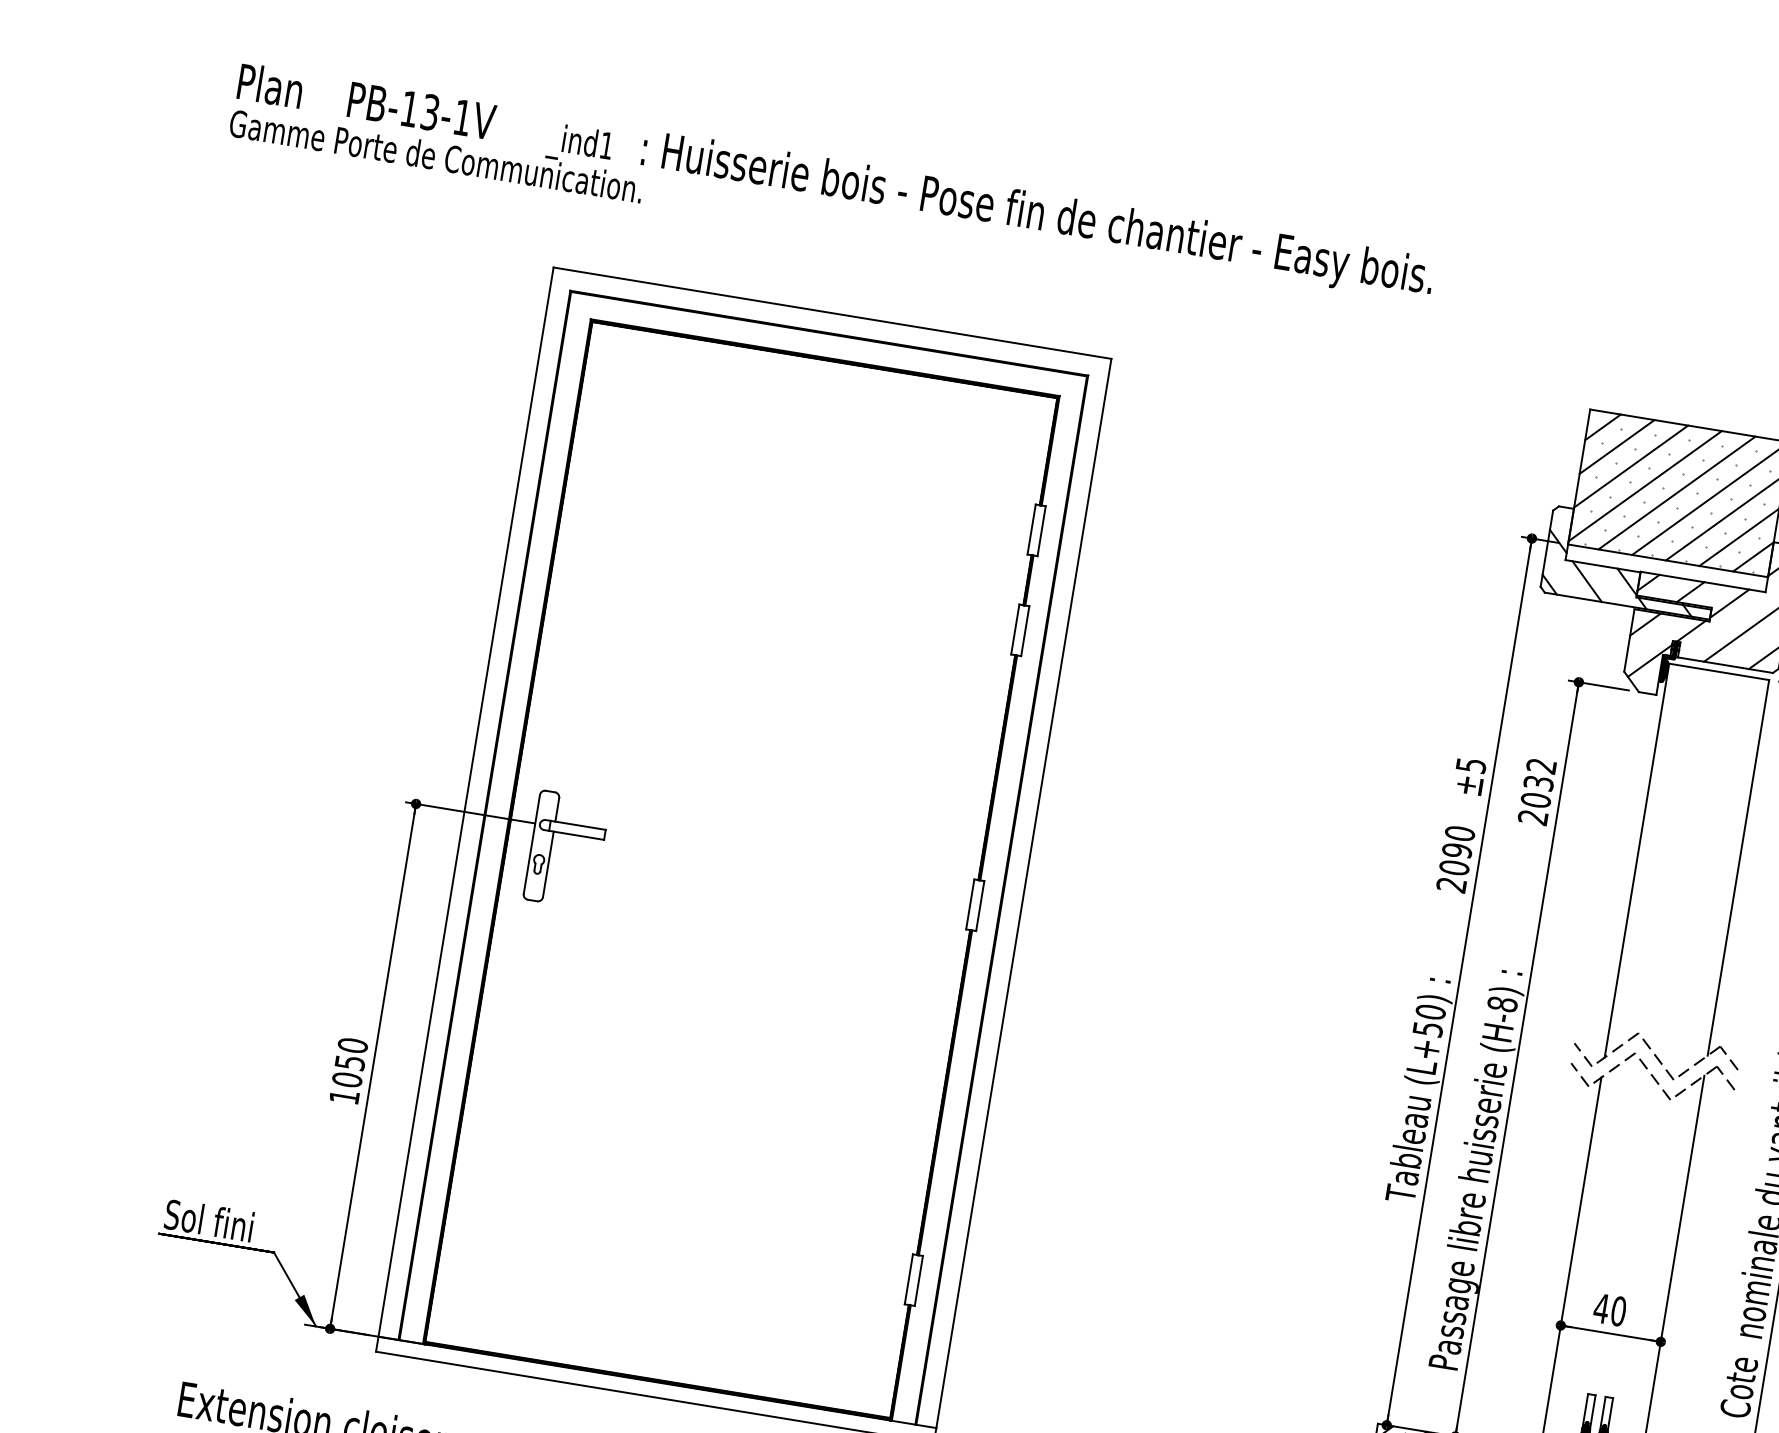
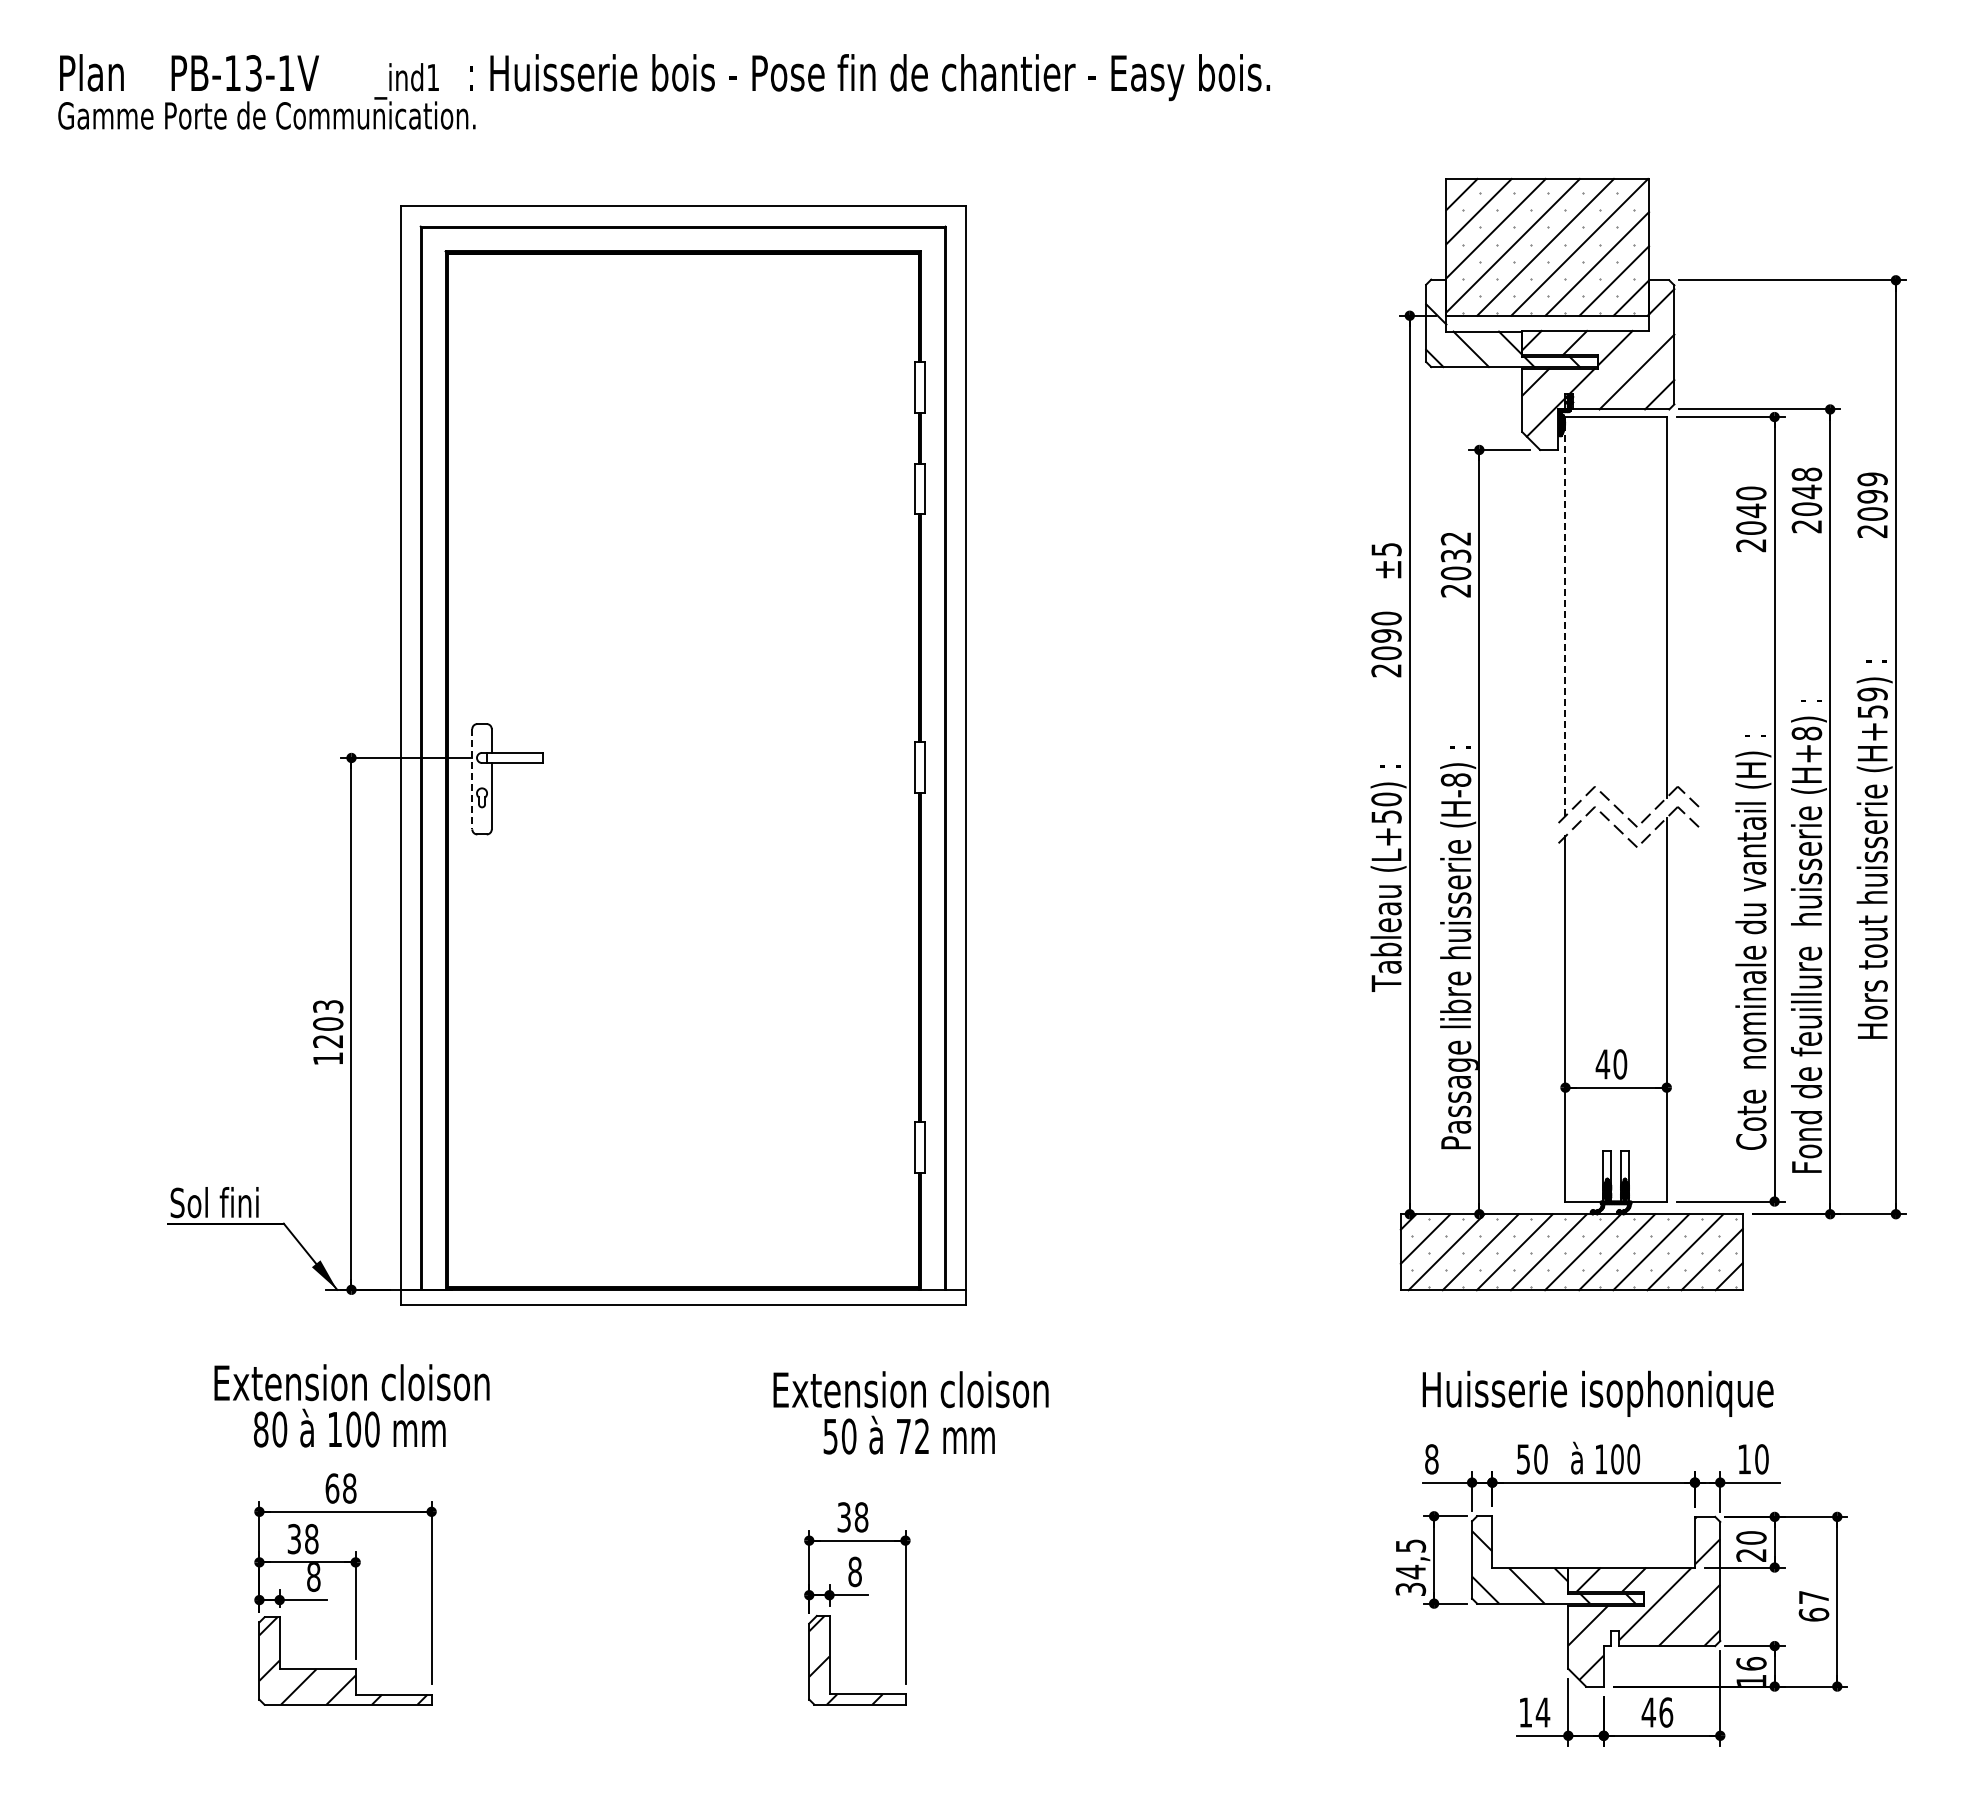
line: (532, 844) -> (472, 779), solid -> dashed
line: (1637, 860) -> (1565, 616), solid -> dashed
line: (1582, 1054) -> (1543, 816), removed
text: (350, 1062) -> (328, 1023), 1050 -> 1203
line: (1579, 1075) -> (1543, 837), removed

